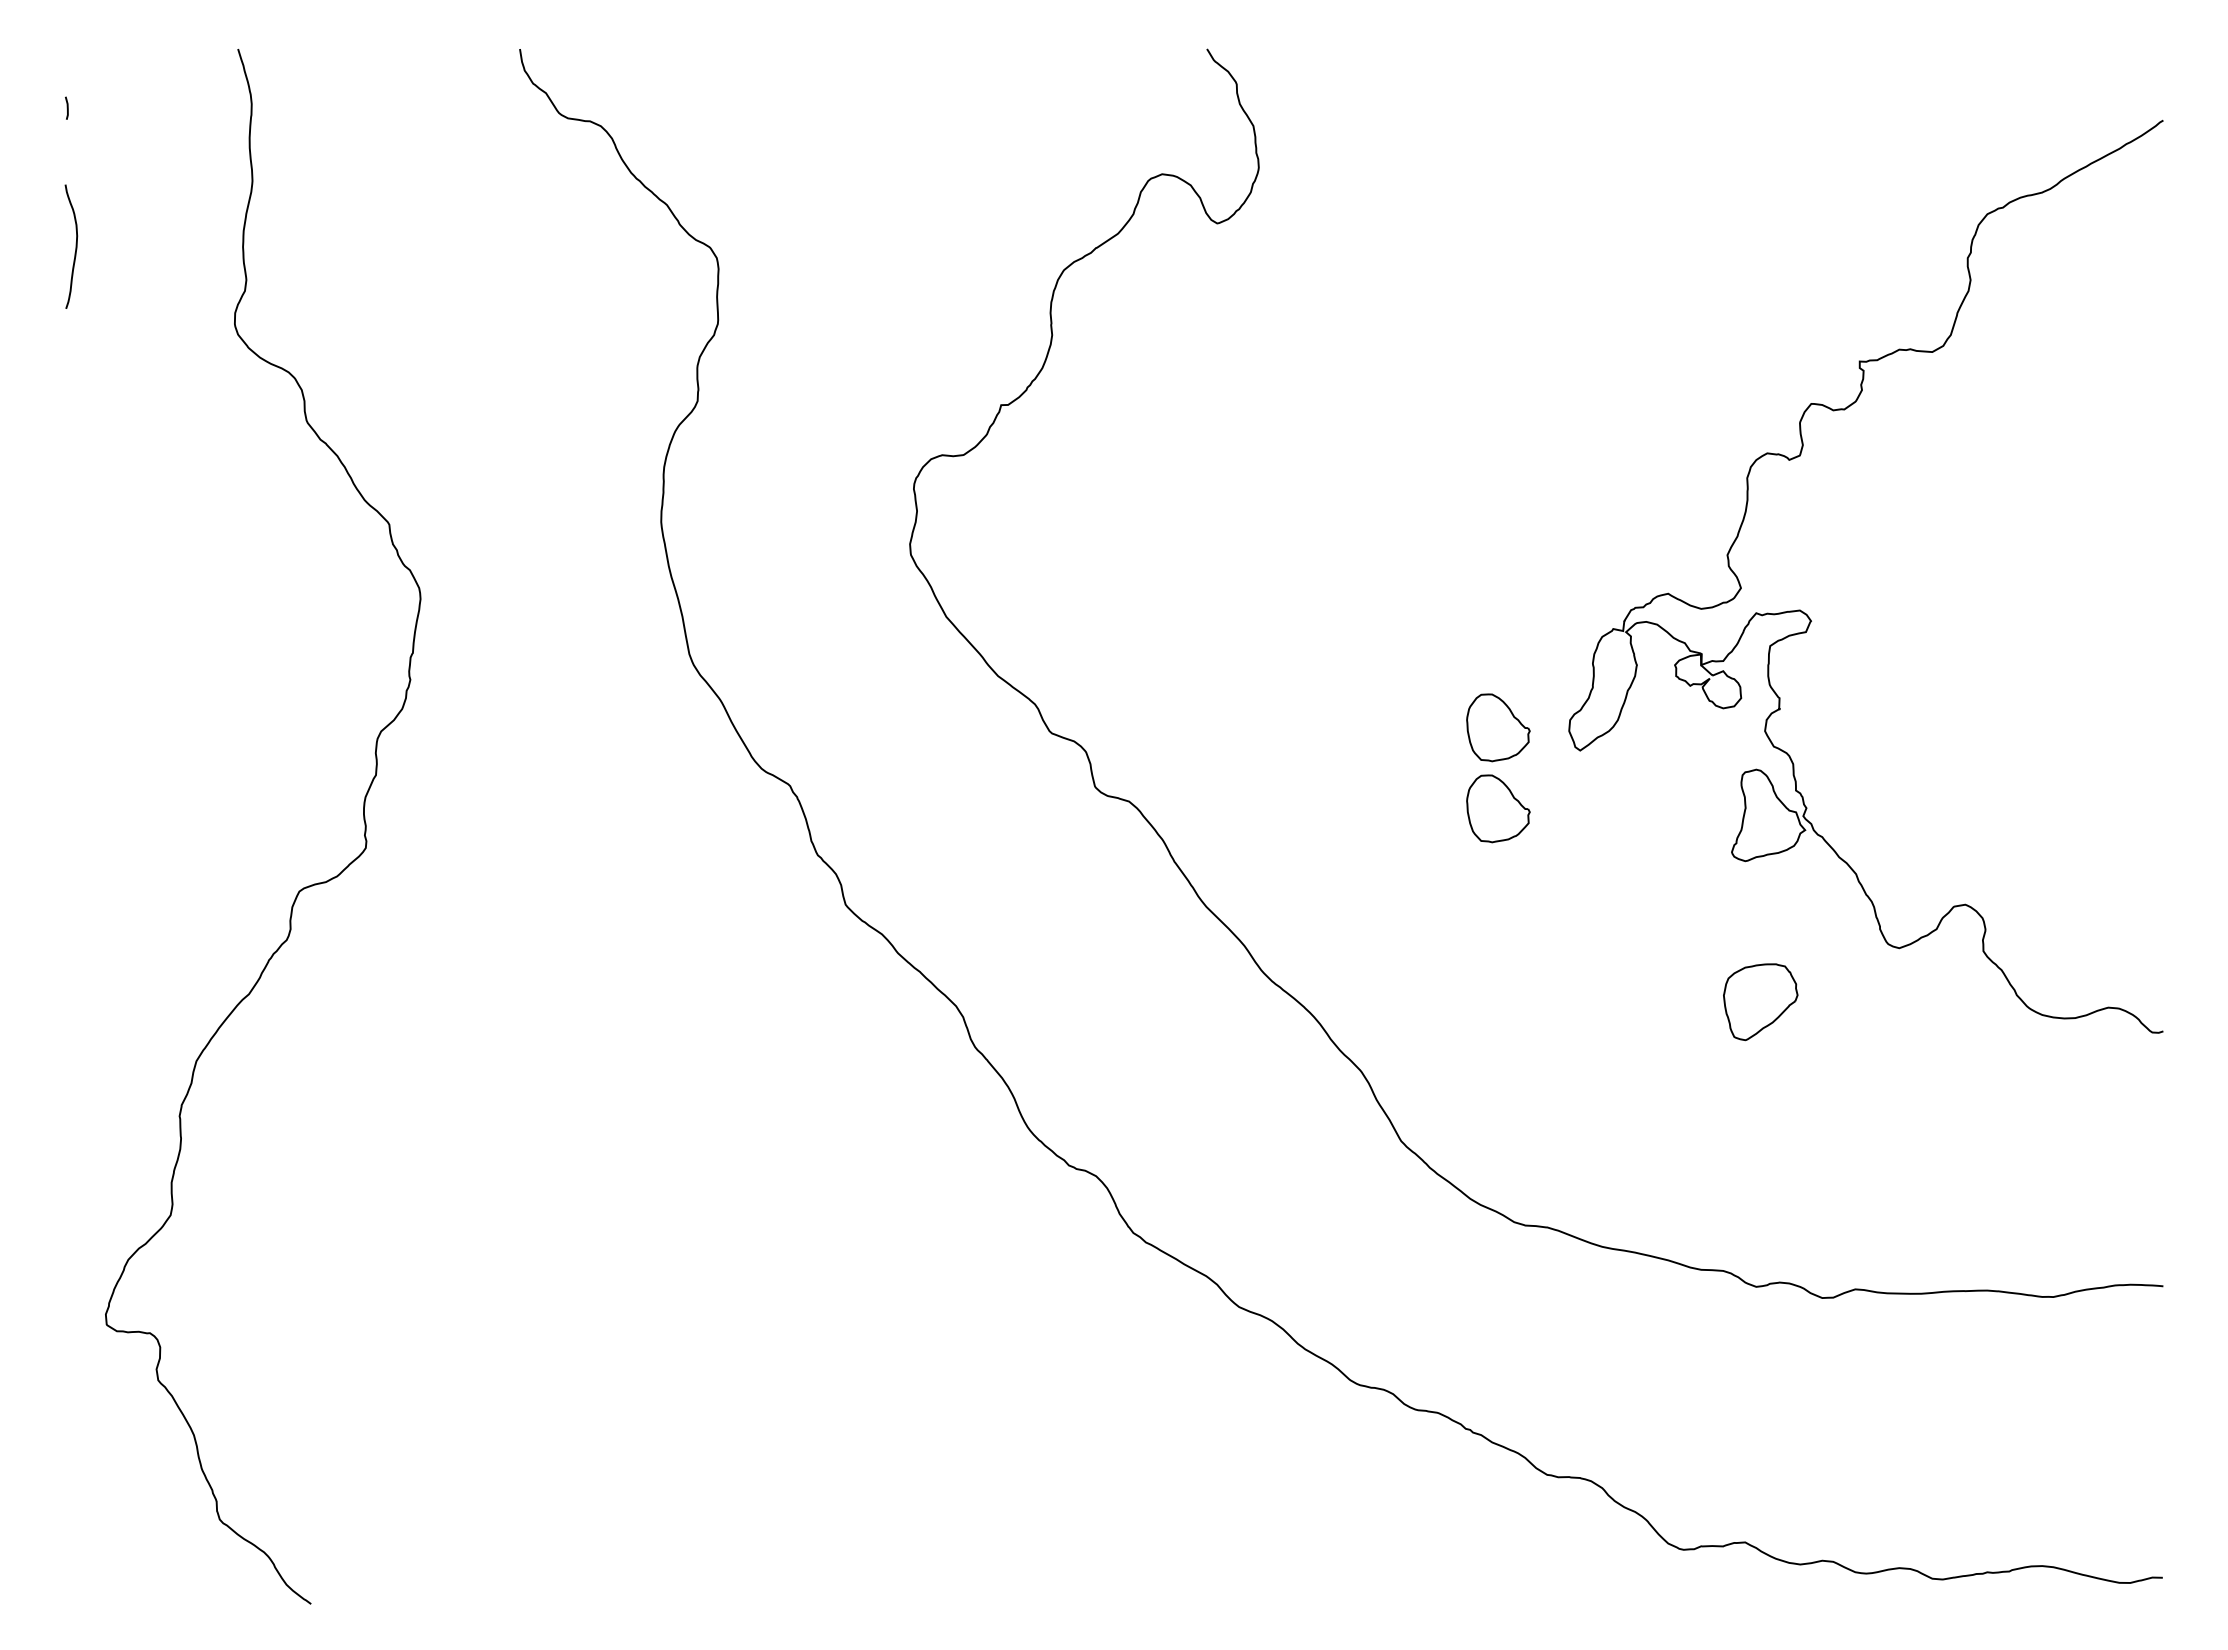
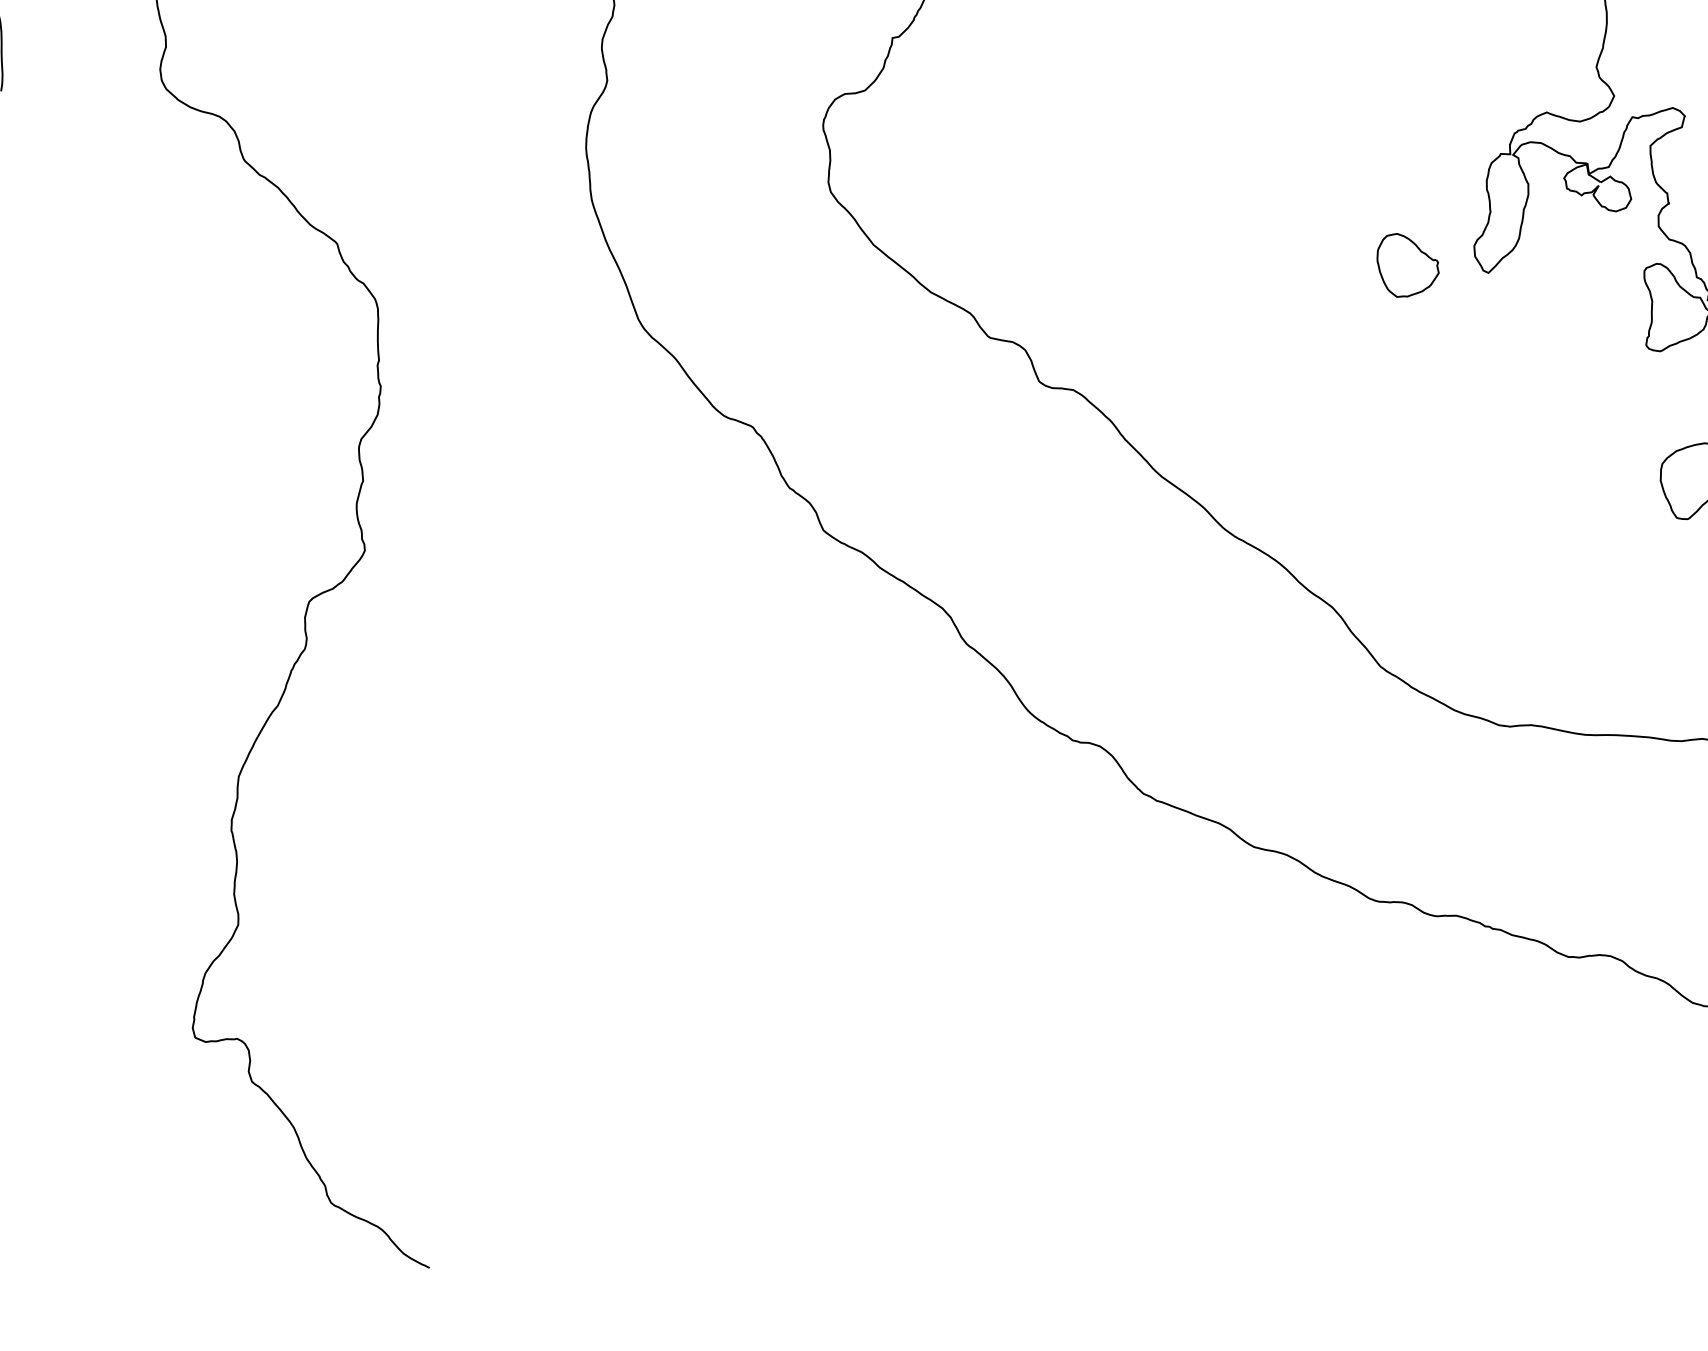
part: (1498, 808) -> (1420, 339), removed

